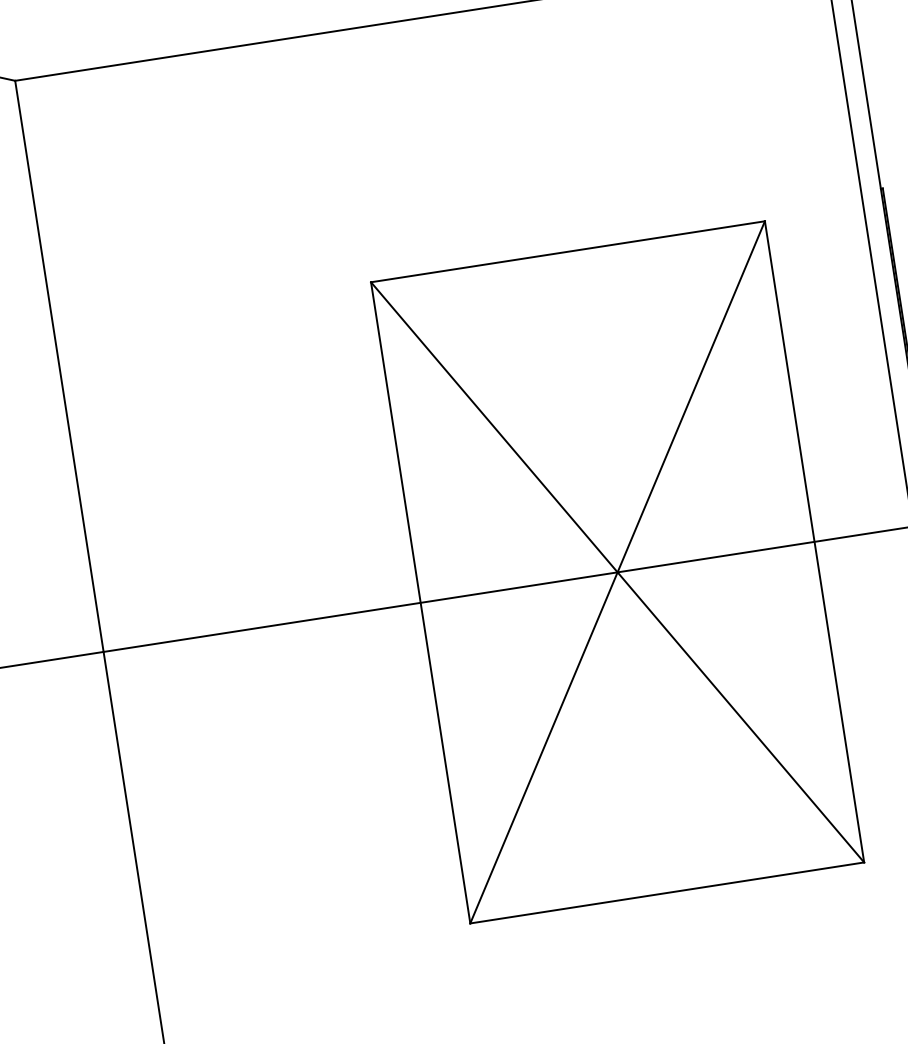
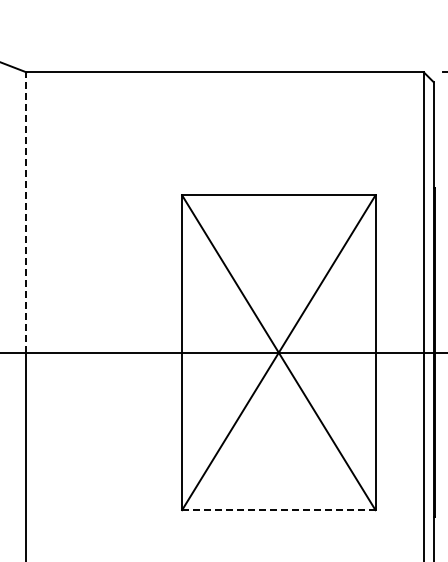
line: (59, 366) -> (26, 212), solid -> dashed
line: (666, 893) -> (278, 510), solid -> dashed

